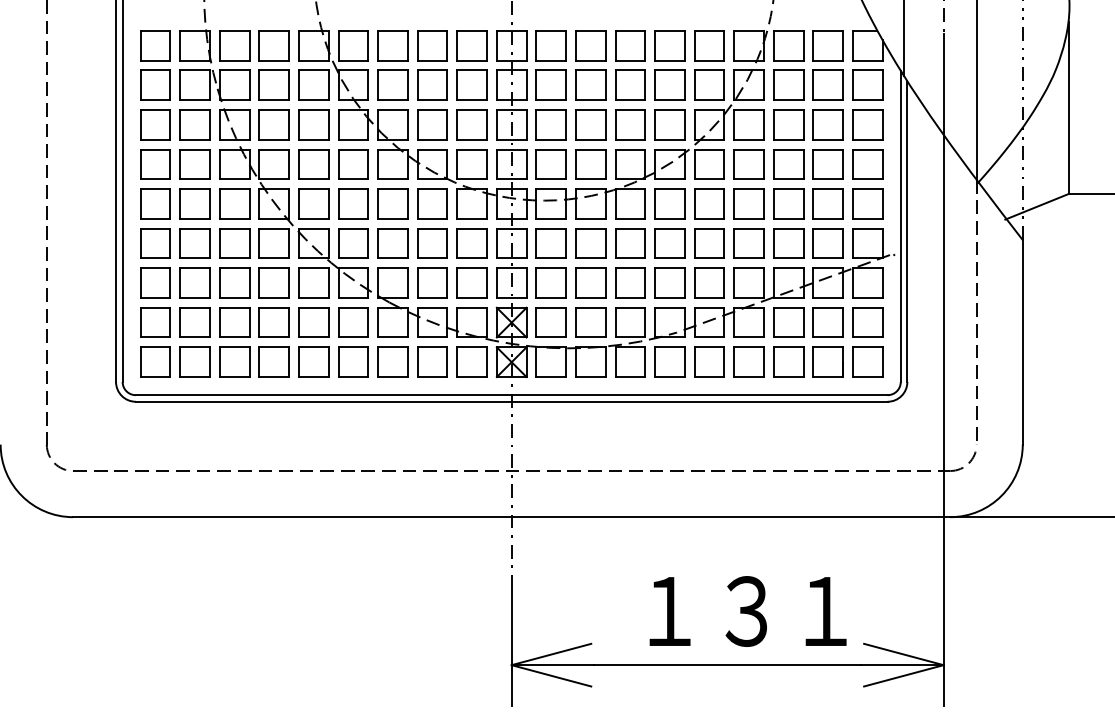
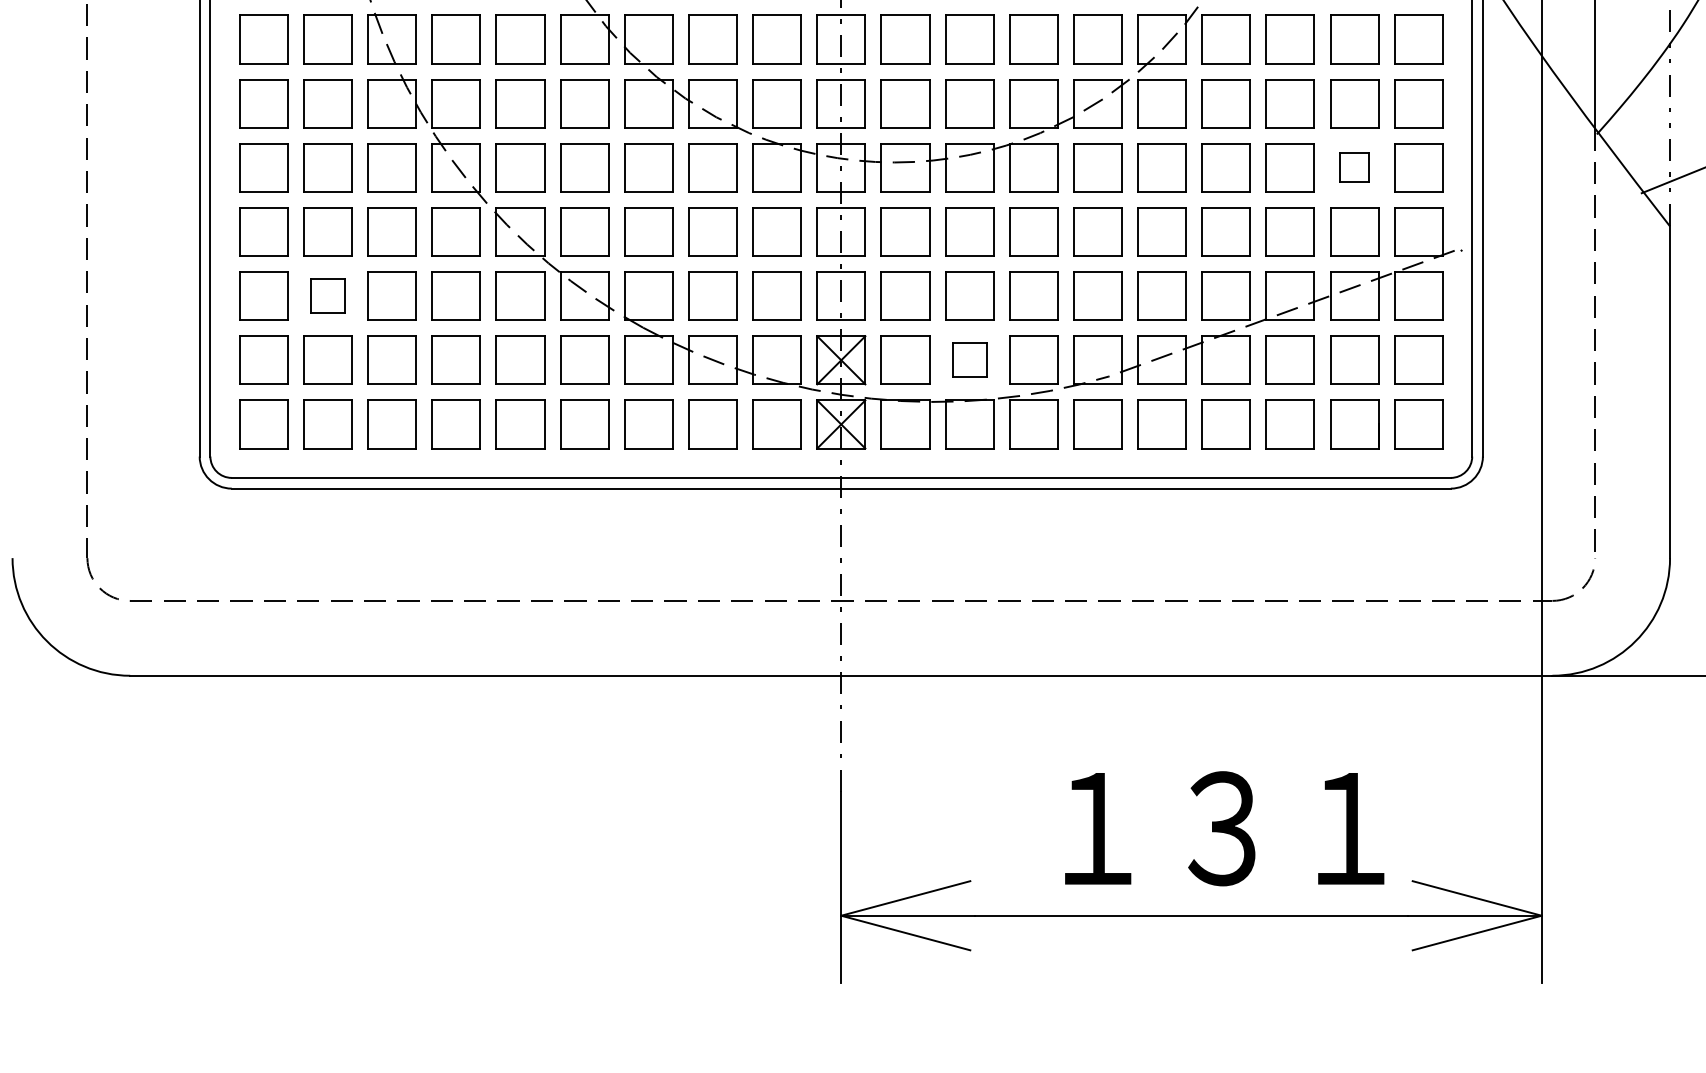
part: (827, 203) -> (1353, 167), size x0.6
part: (194, 282) -> (326, 295), size x0.7
part: (590, 322) -> (969, 360), size x0.7

